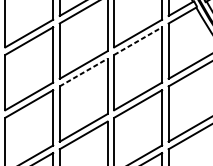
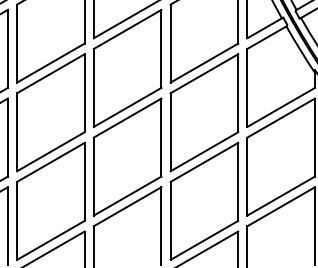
line: (138, 40) -> (204, 73), dashed -> solid
line: (84, 72) -> (128, 117), dashed -> solid

